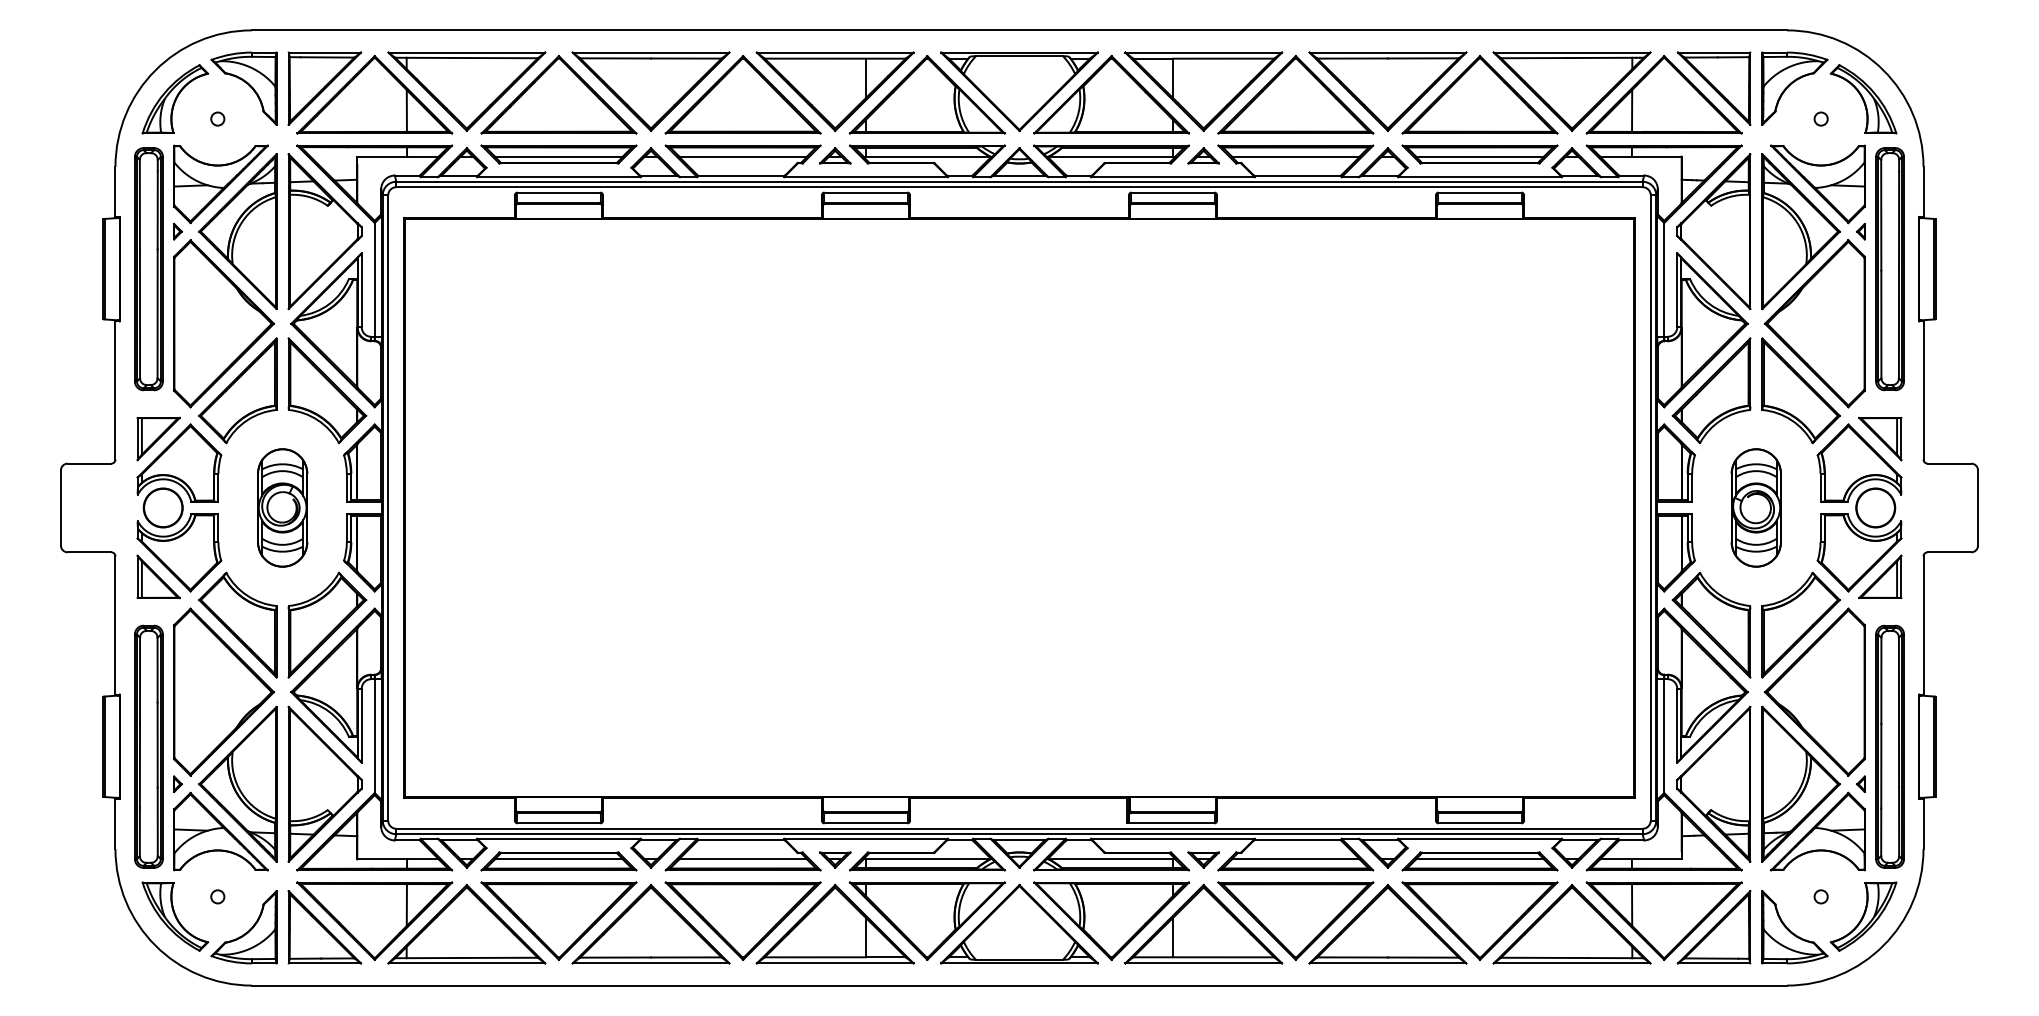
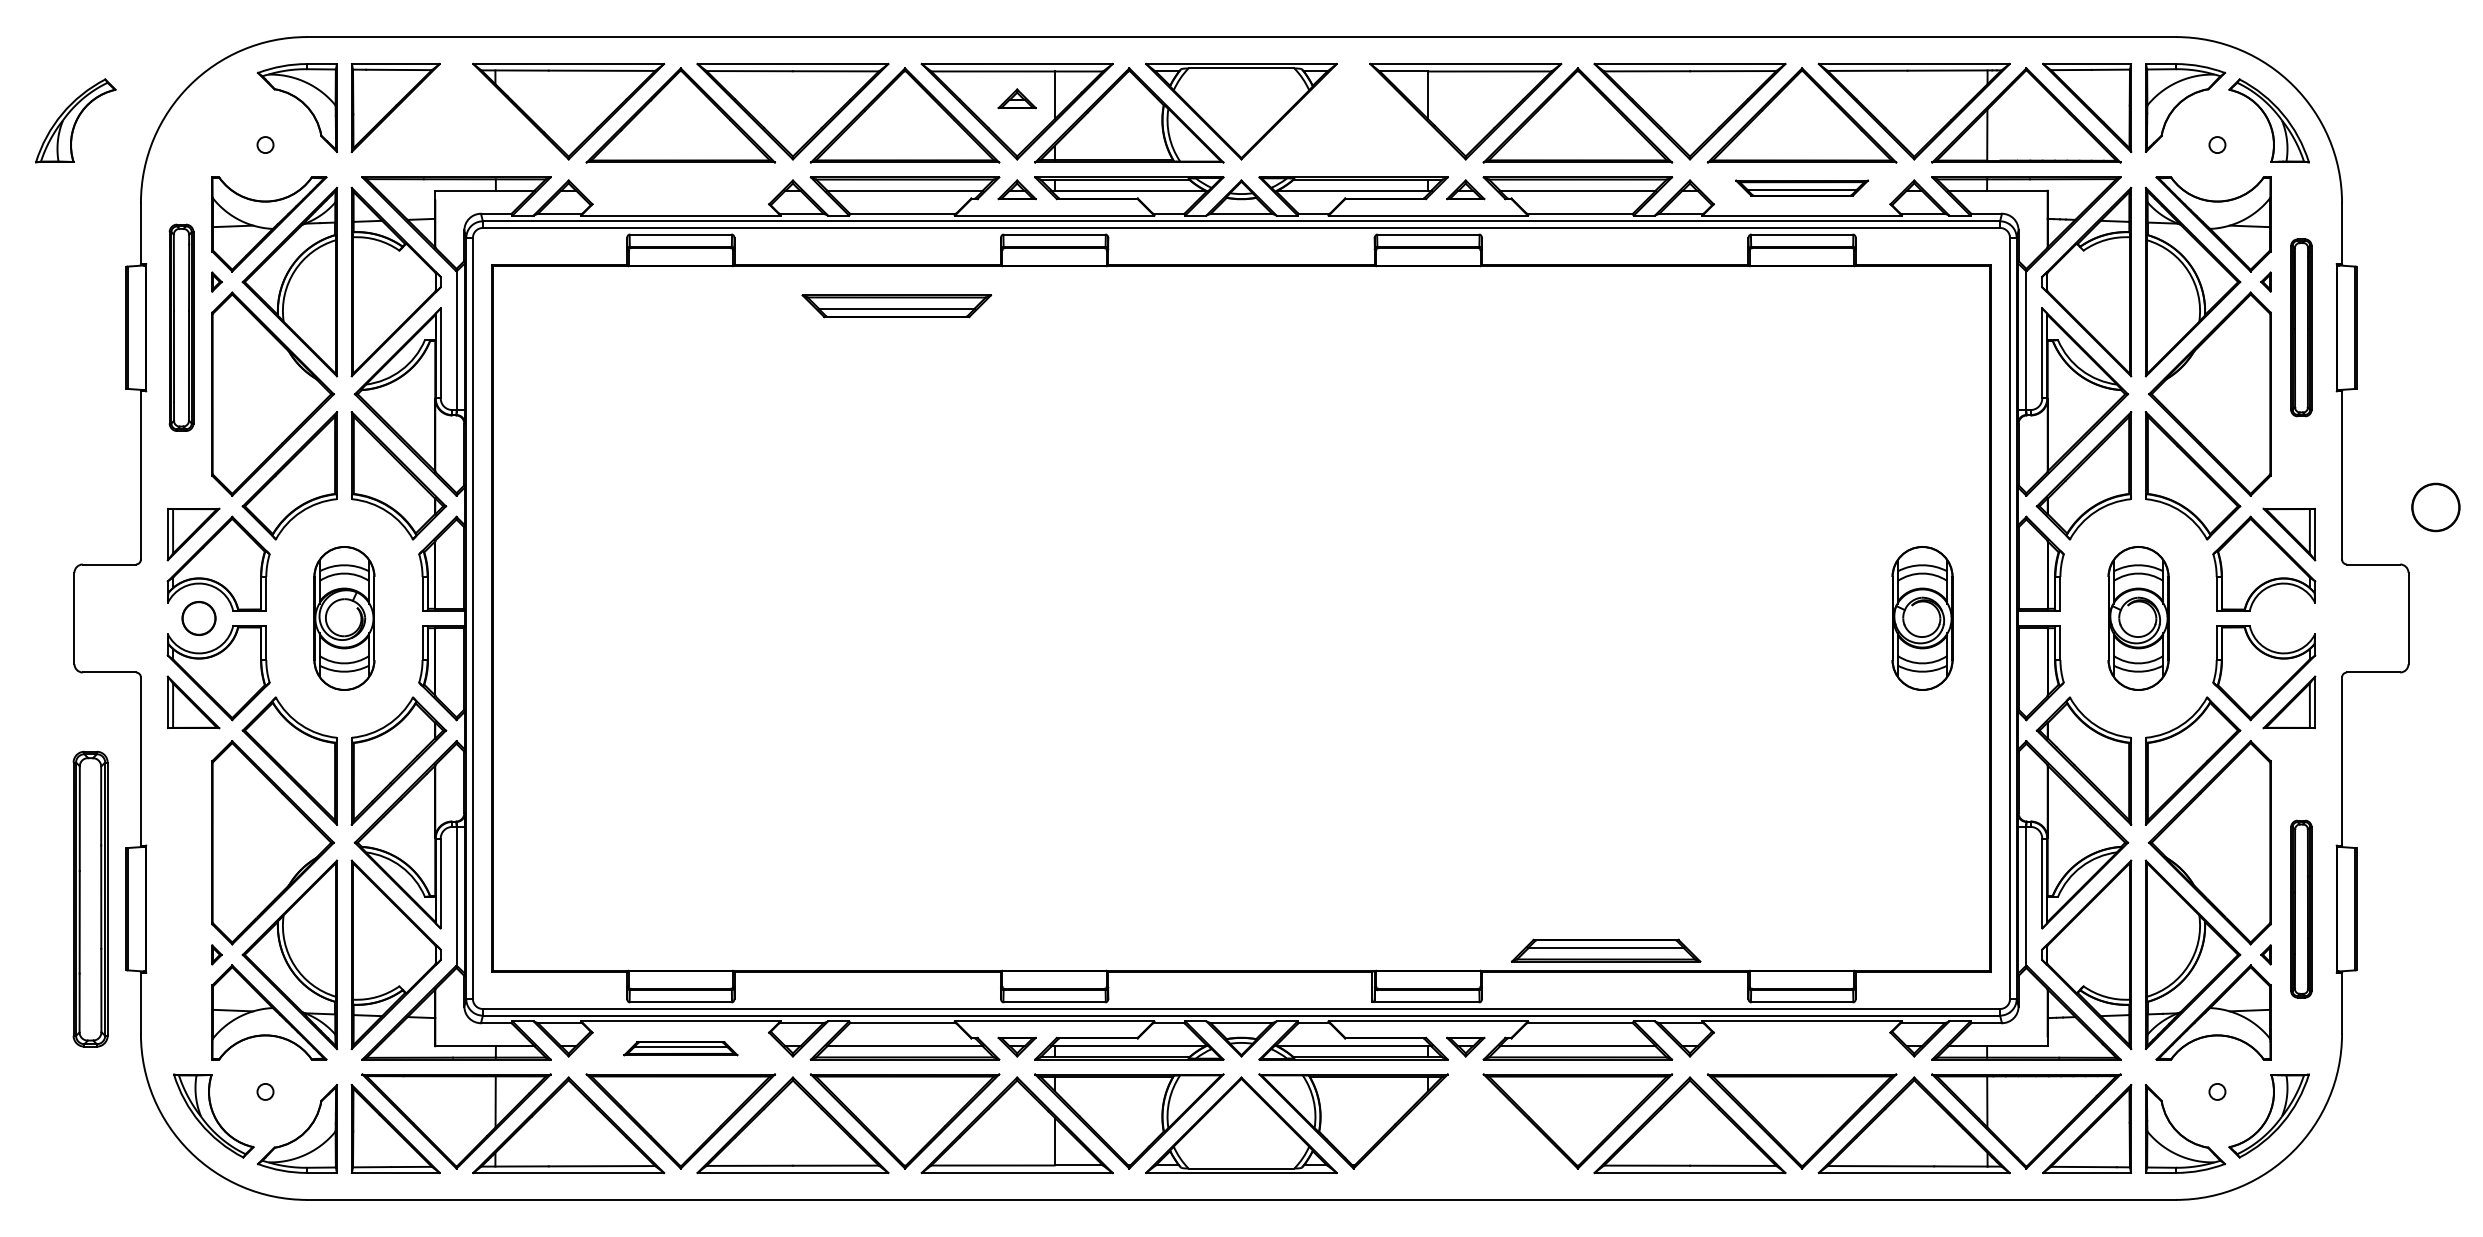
part: (834, 80) -> (1016, 98), added
part: (374, 94) -> (456, 115), removed
part: (1111, 94) -> (1353, 115), removed
part: (175, 98) -> (75, 120), moved
part: (558, 154) -> (896, 306), moved
part: (1479, 154) -> (1801, 188), size x0.7
part: (148, 268) -> (181, 327), size x0.7
part: (1890, 268) -> (2301, 327), size x0.6
part: (162, 508) -> (198, 618), size x0.7
part: (1578, 508) -> (1922, 618), added
part: (1875, 508) -> (2435, 507), moved
part: (148, 746) -> (90, 898), moved
part: (1890, 746) -> (2301, 908), size x0.6
part: (558, 861) -> (680, 1048), size x0.6
part: (1479, 861) -> (1605, 950), moved
part: (1203, 924) -> (1465, 1125), removed

